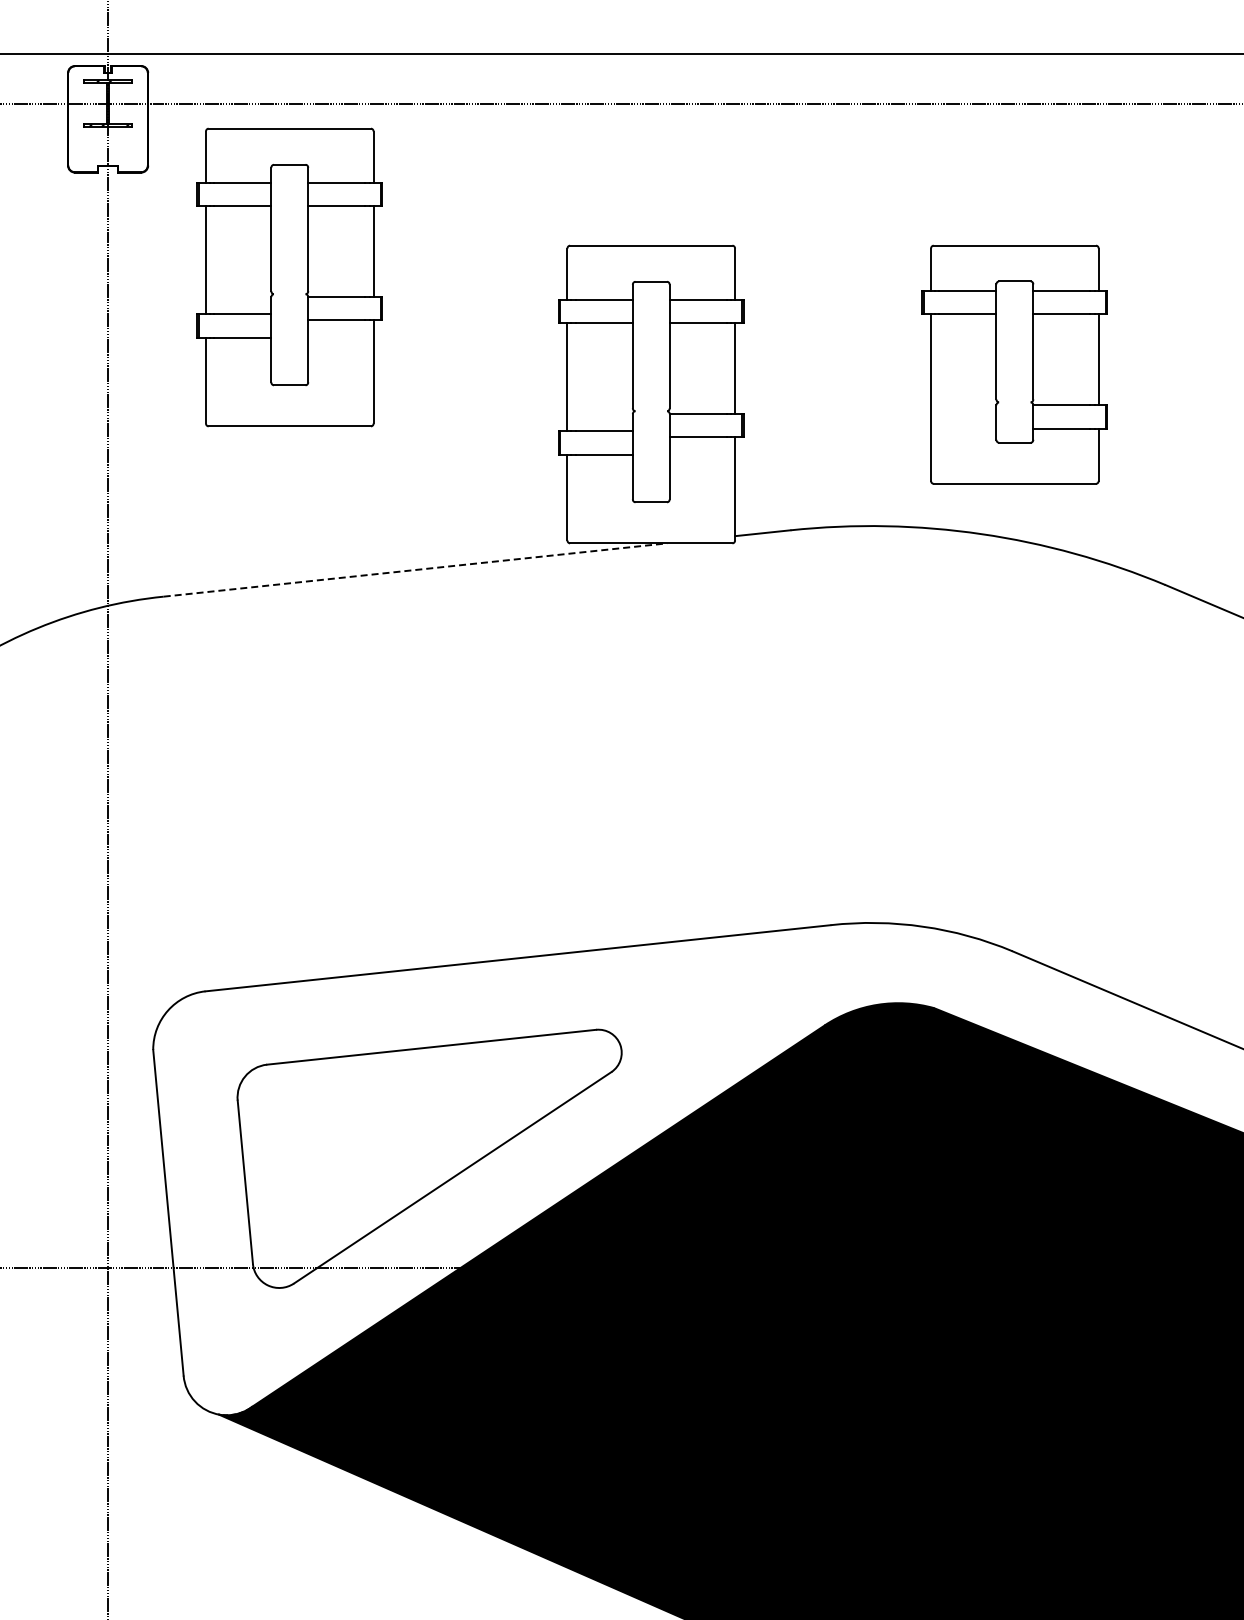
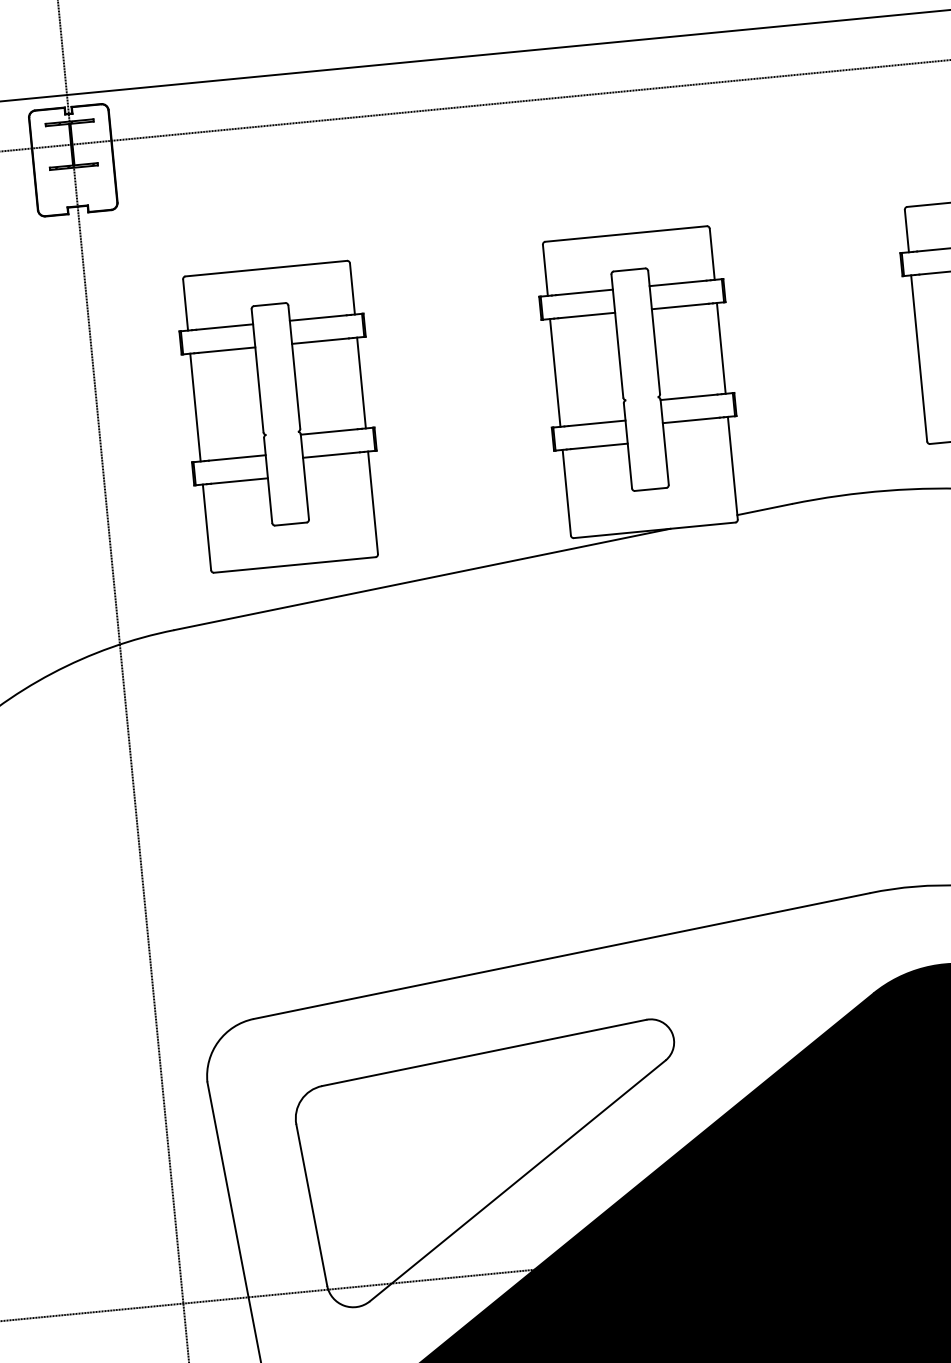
part: (289, 277) -> (280, 416), moved
line: (415, 569) -> (422, 578), dashed -> solid

